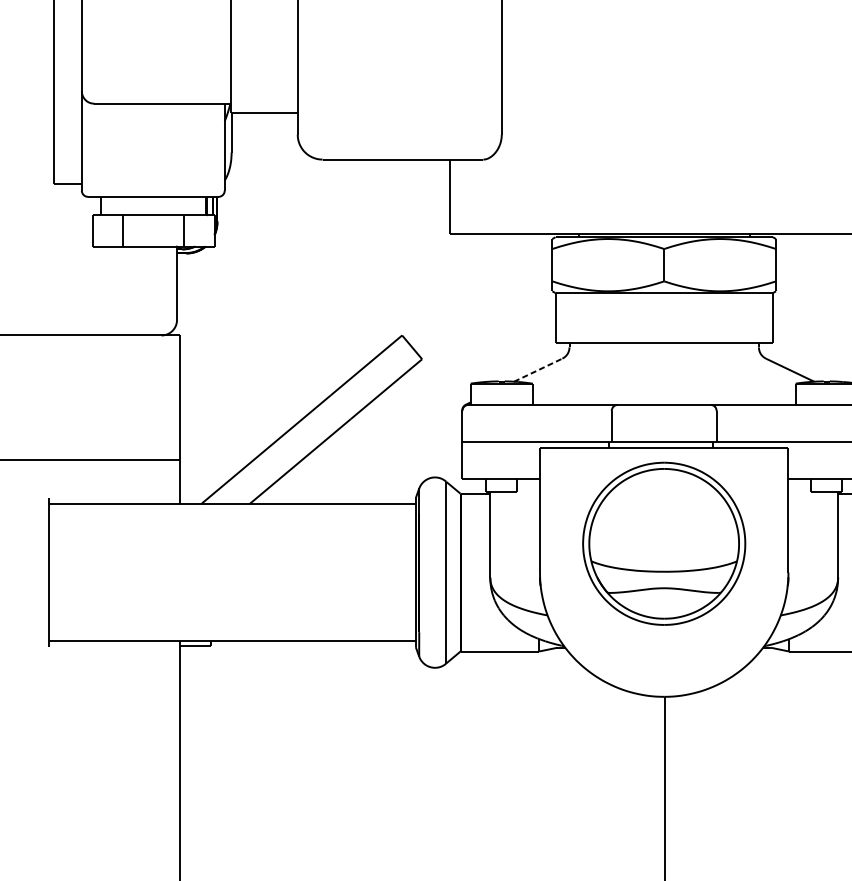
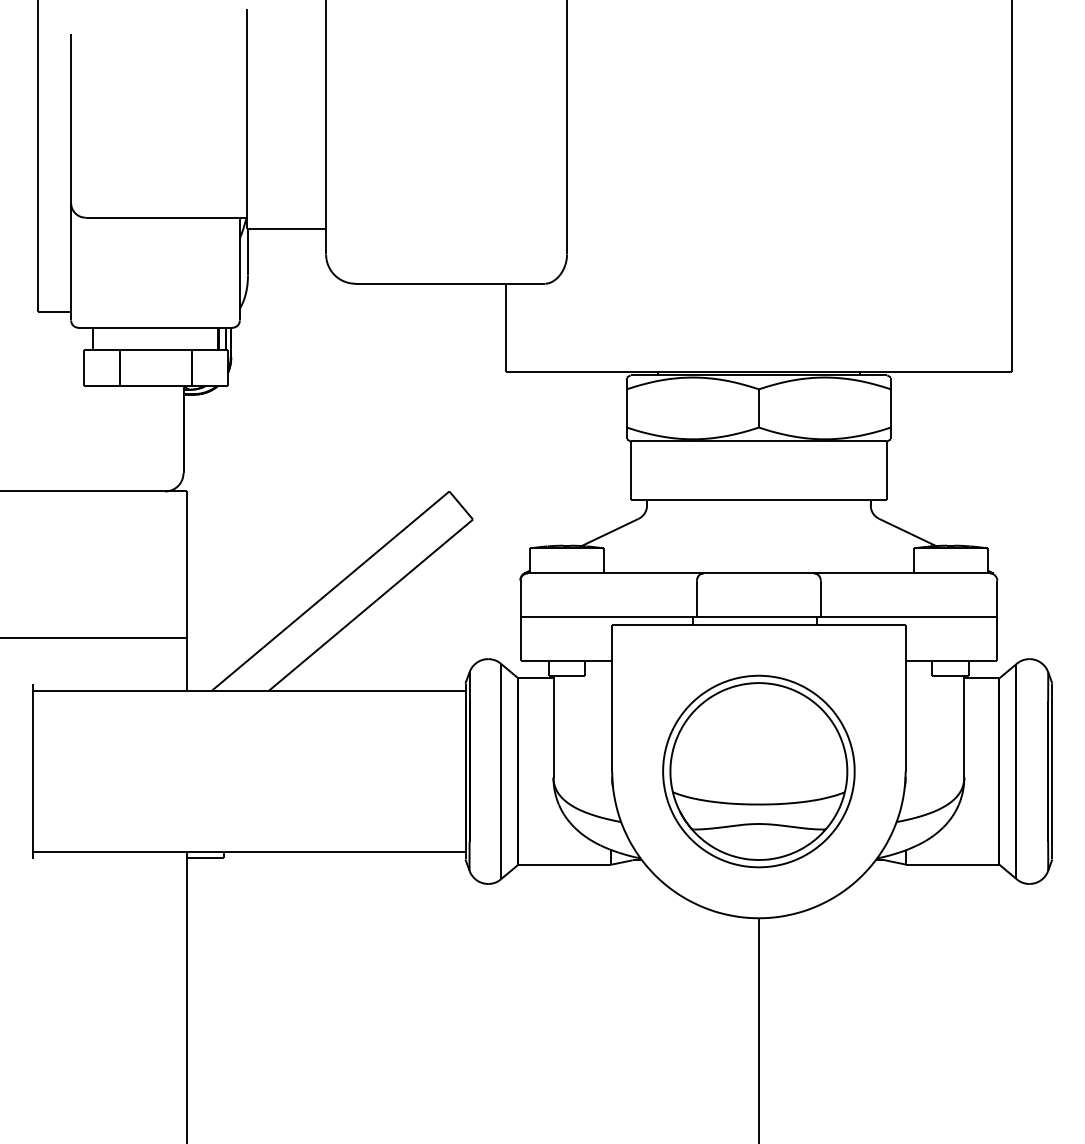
line: (538, 370) -> (610, 532), dashed -> solid
part: (663, 543) -> (758, 771), moved

